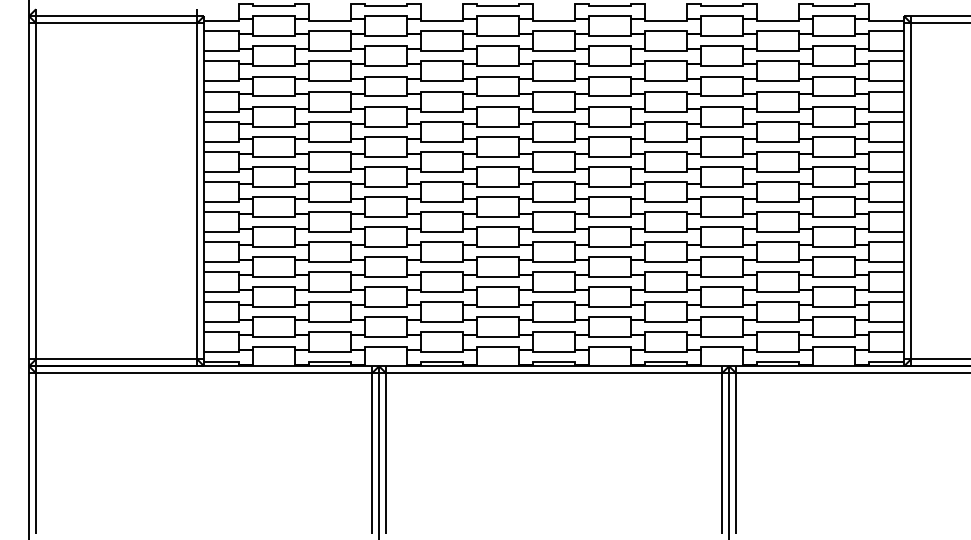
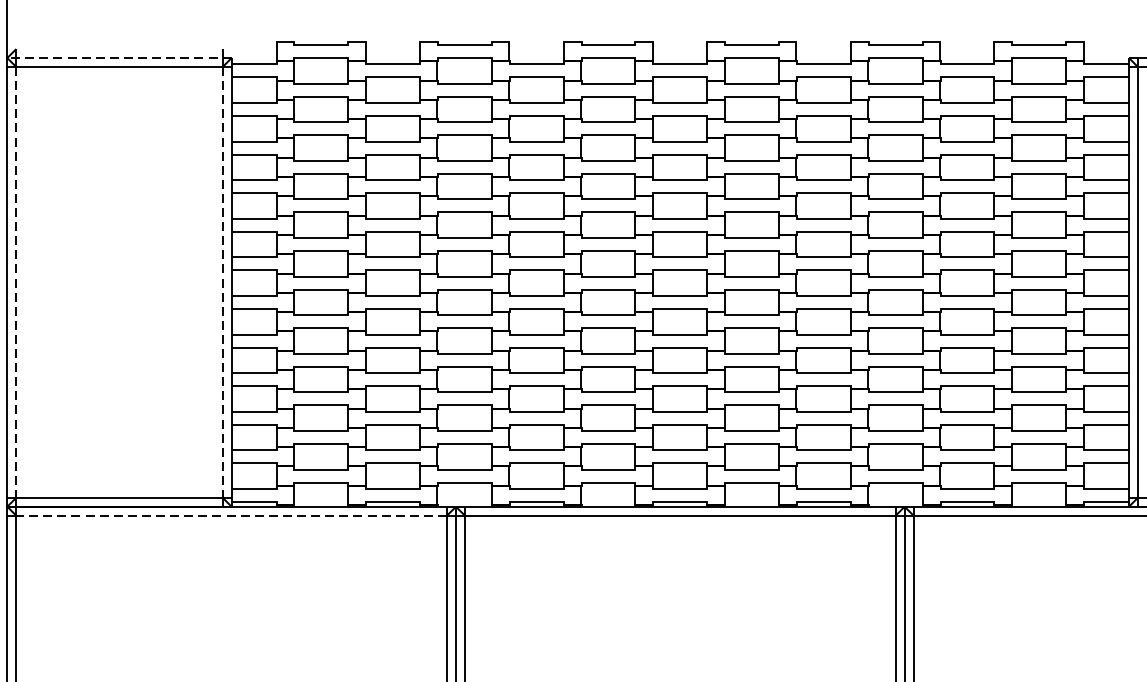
line: (116, 16) -> (119, 58), solid -> dashed
line: (36, 191) -> (16, 282), solid -> dashed
line: (197, 191) -> (223, 282), solid -> dashed
line: (203, 373) -> (230, 516), solid -> dashed

